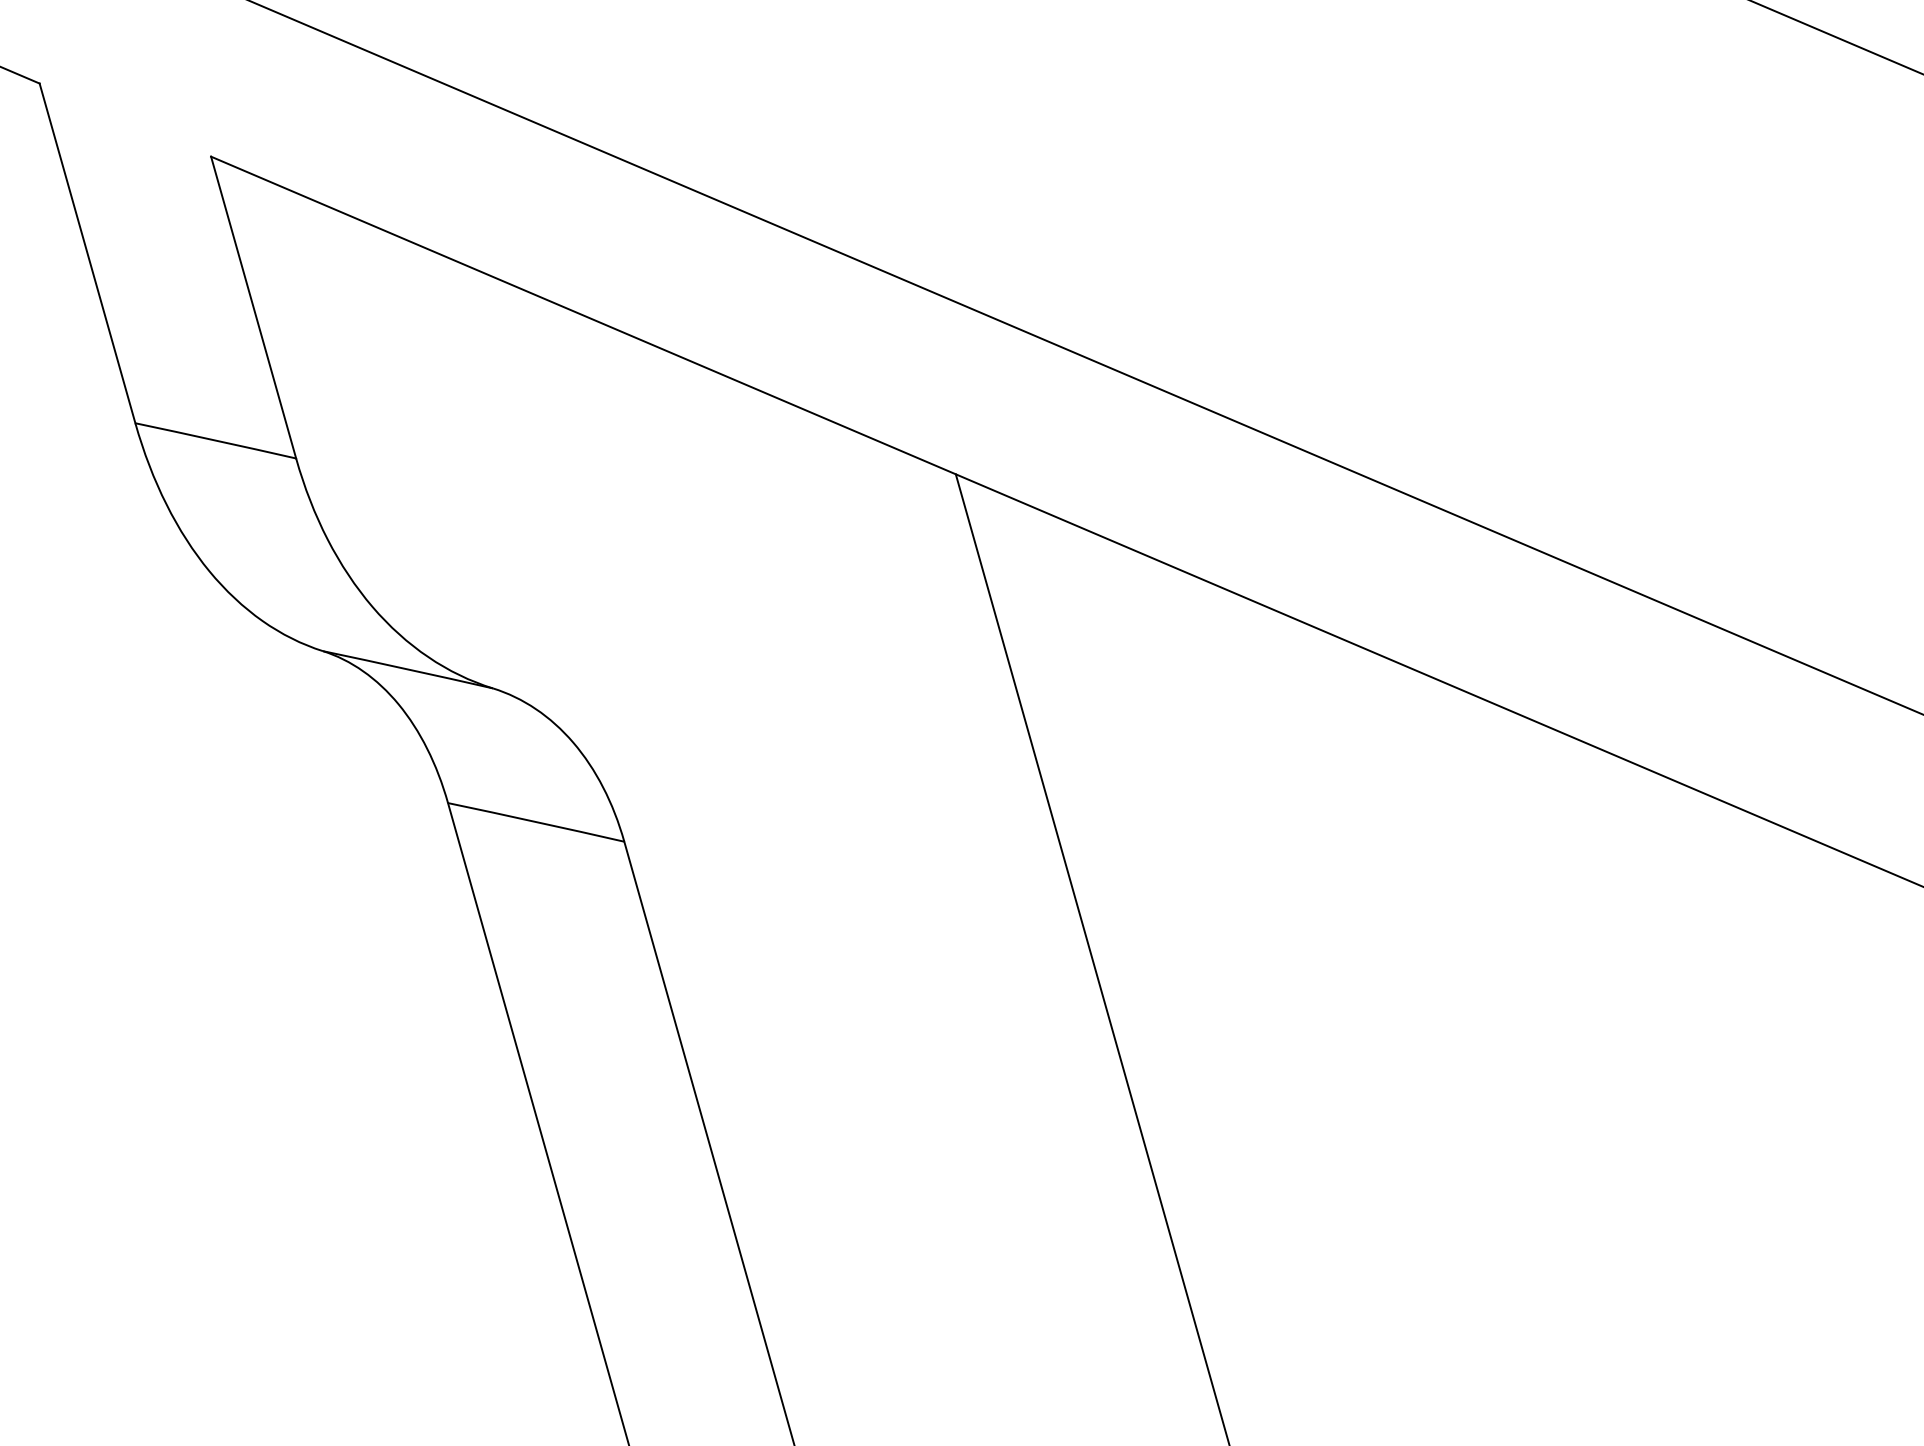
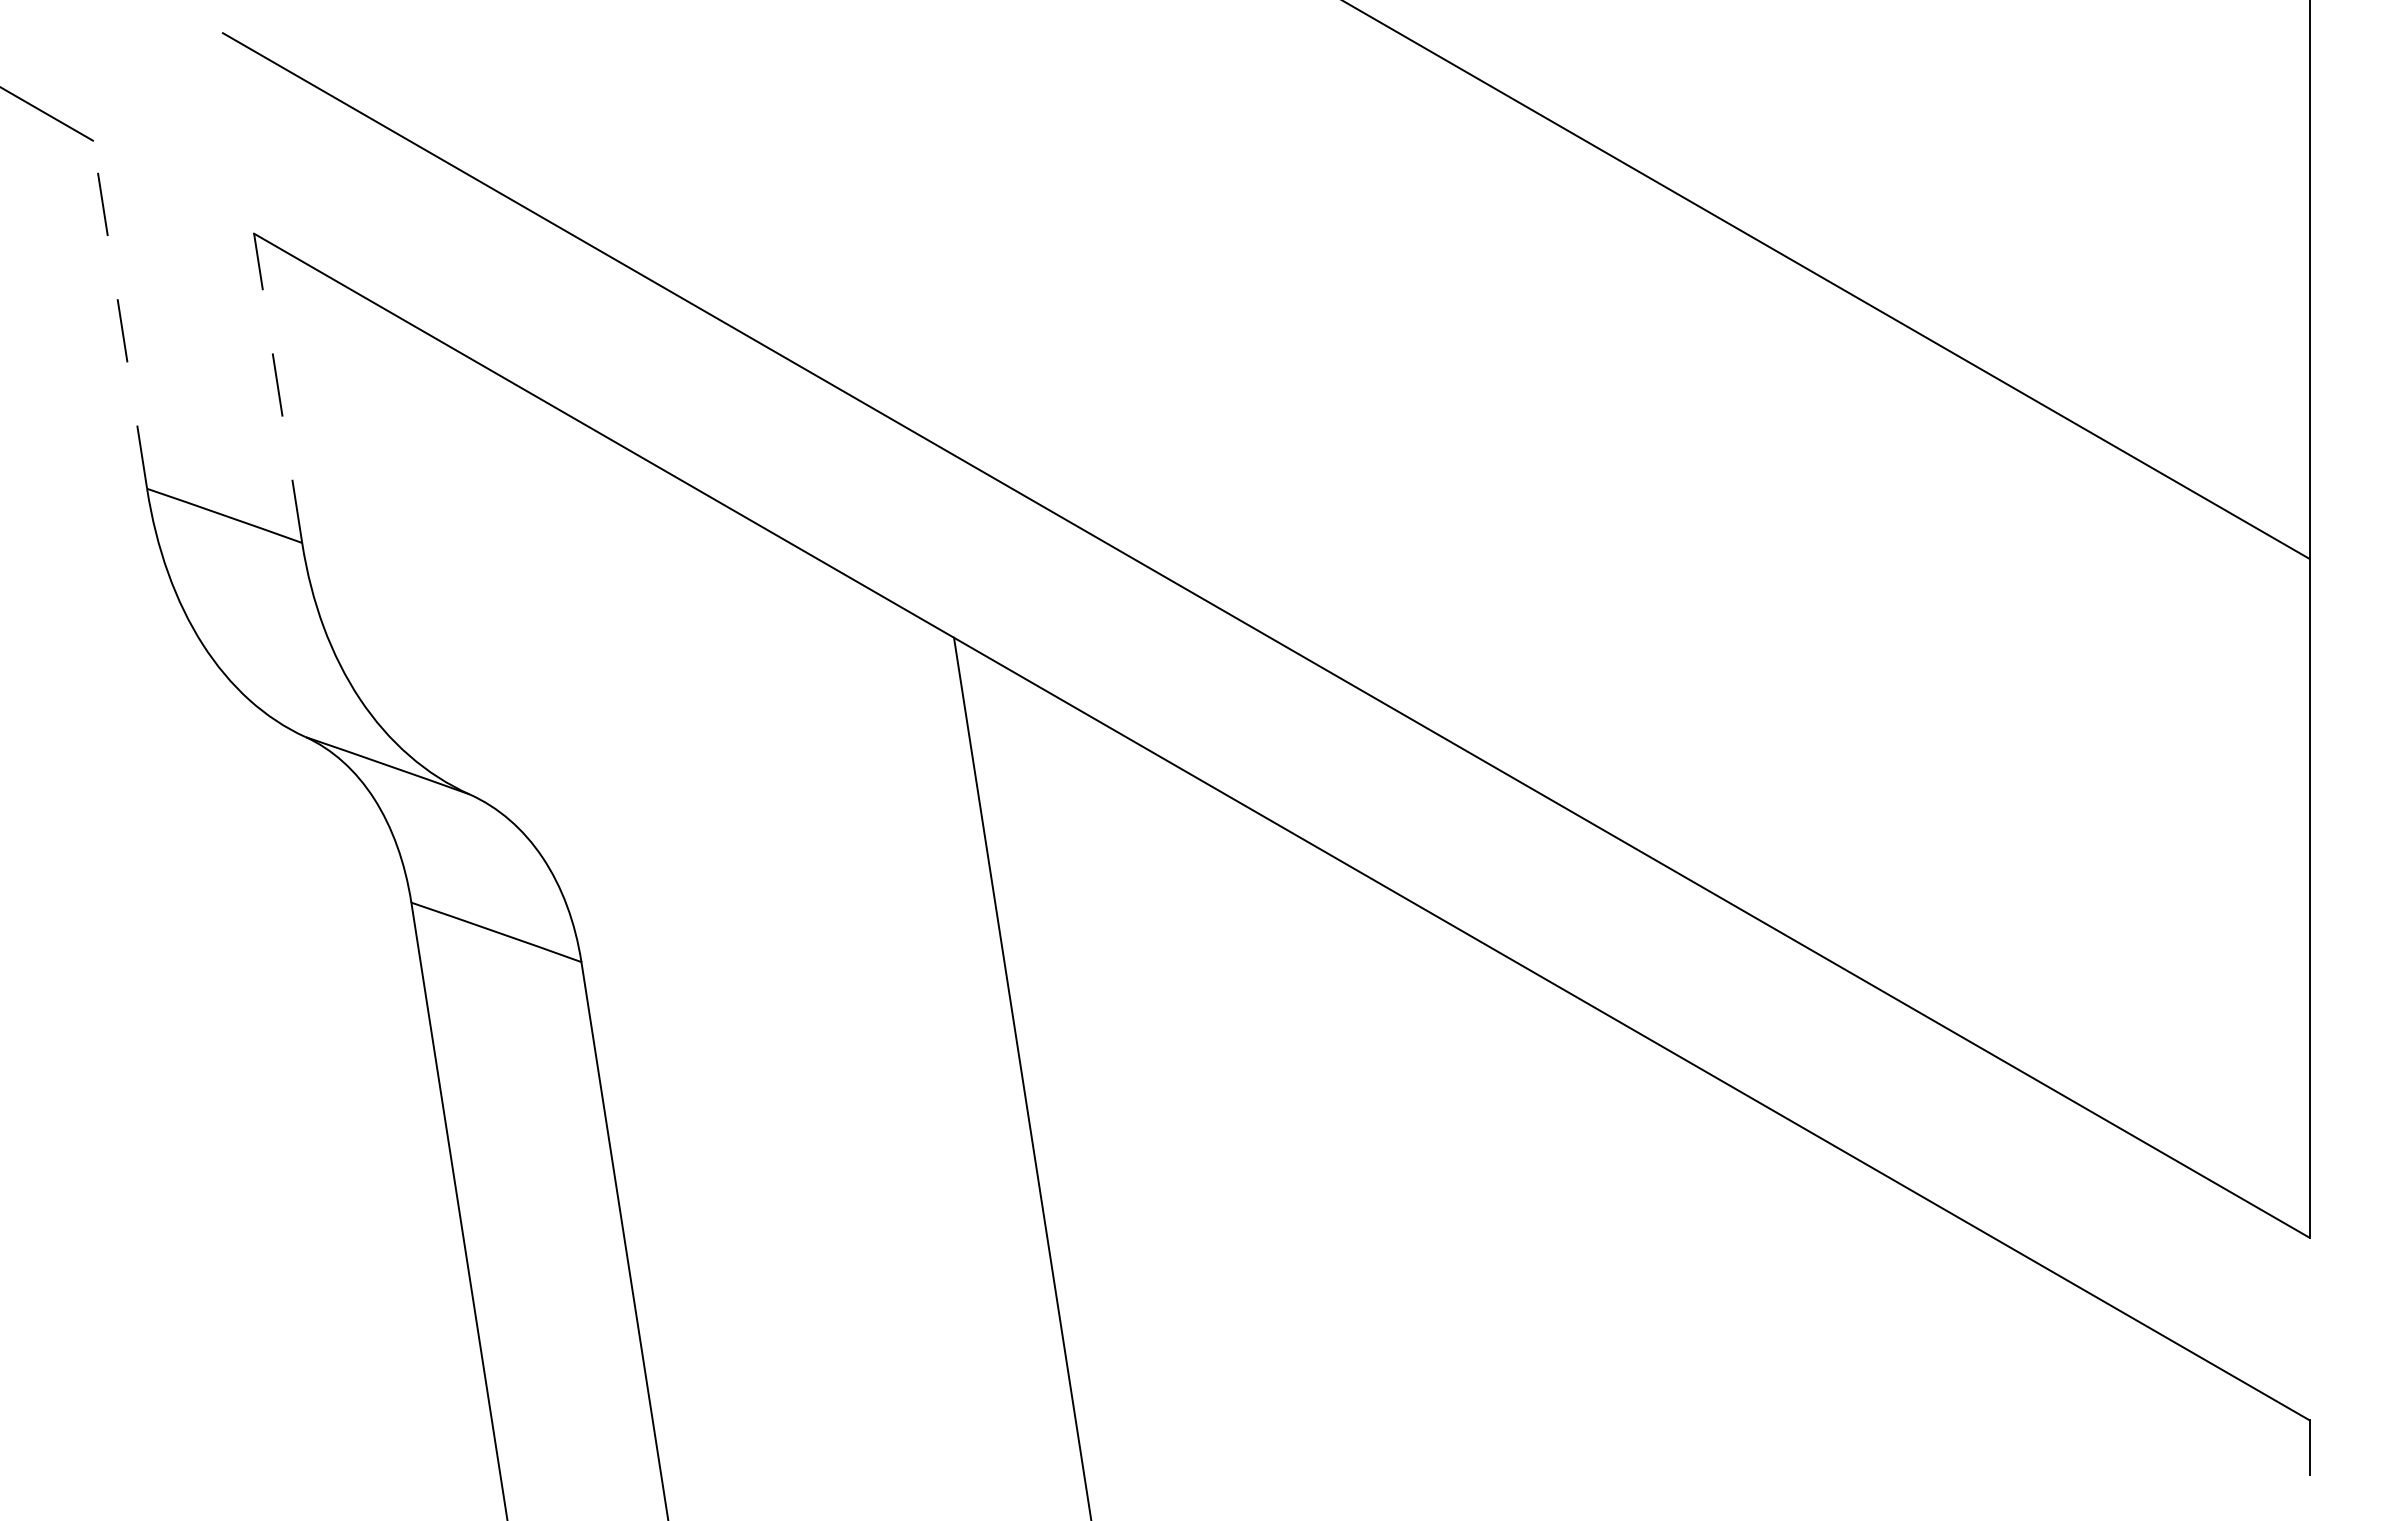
line: (86, 253) -> (119, 314), solid -> dashed
line: (253, 307) -> (278, 388), solid -> dashed

